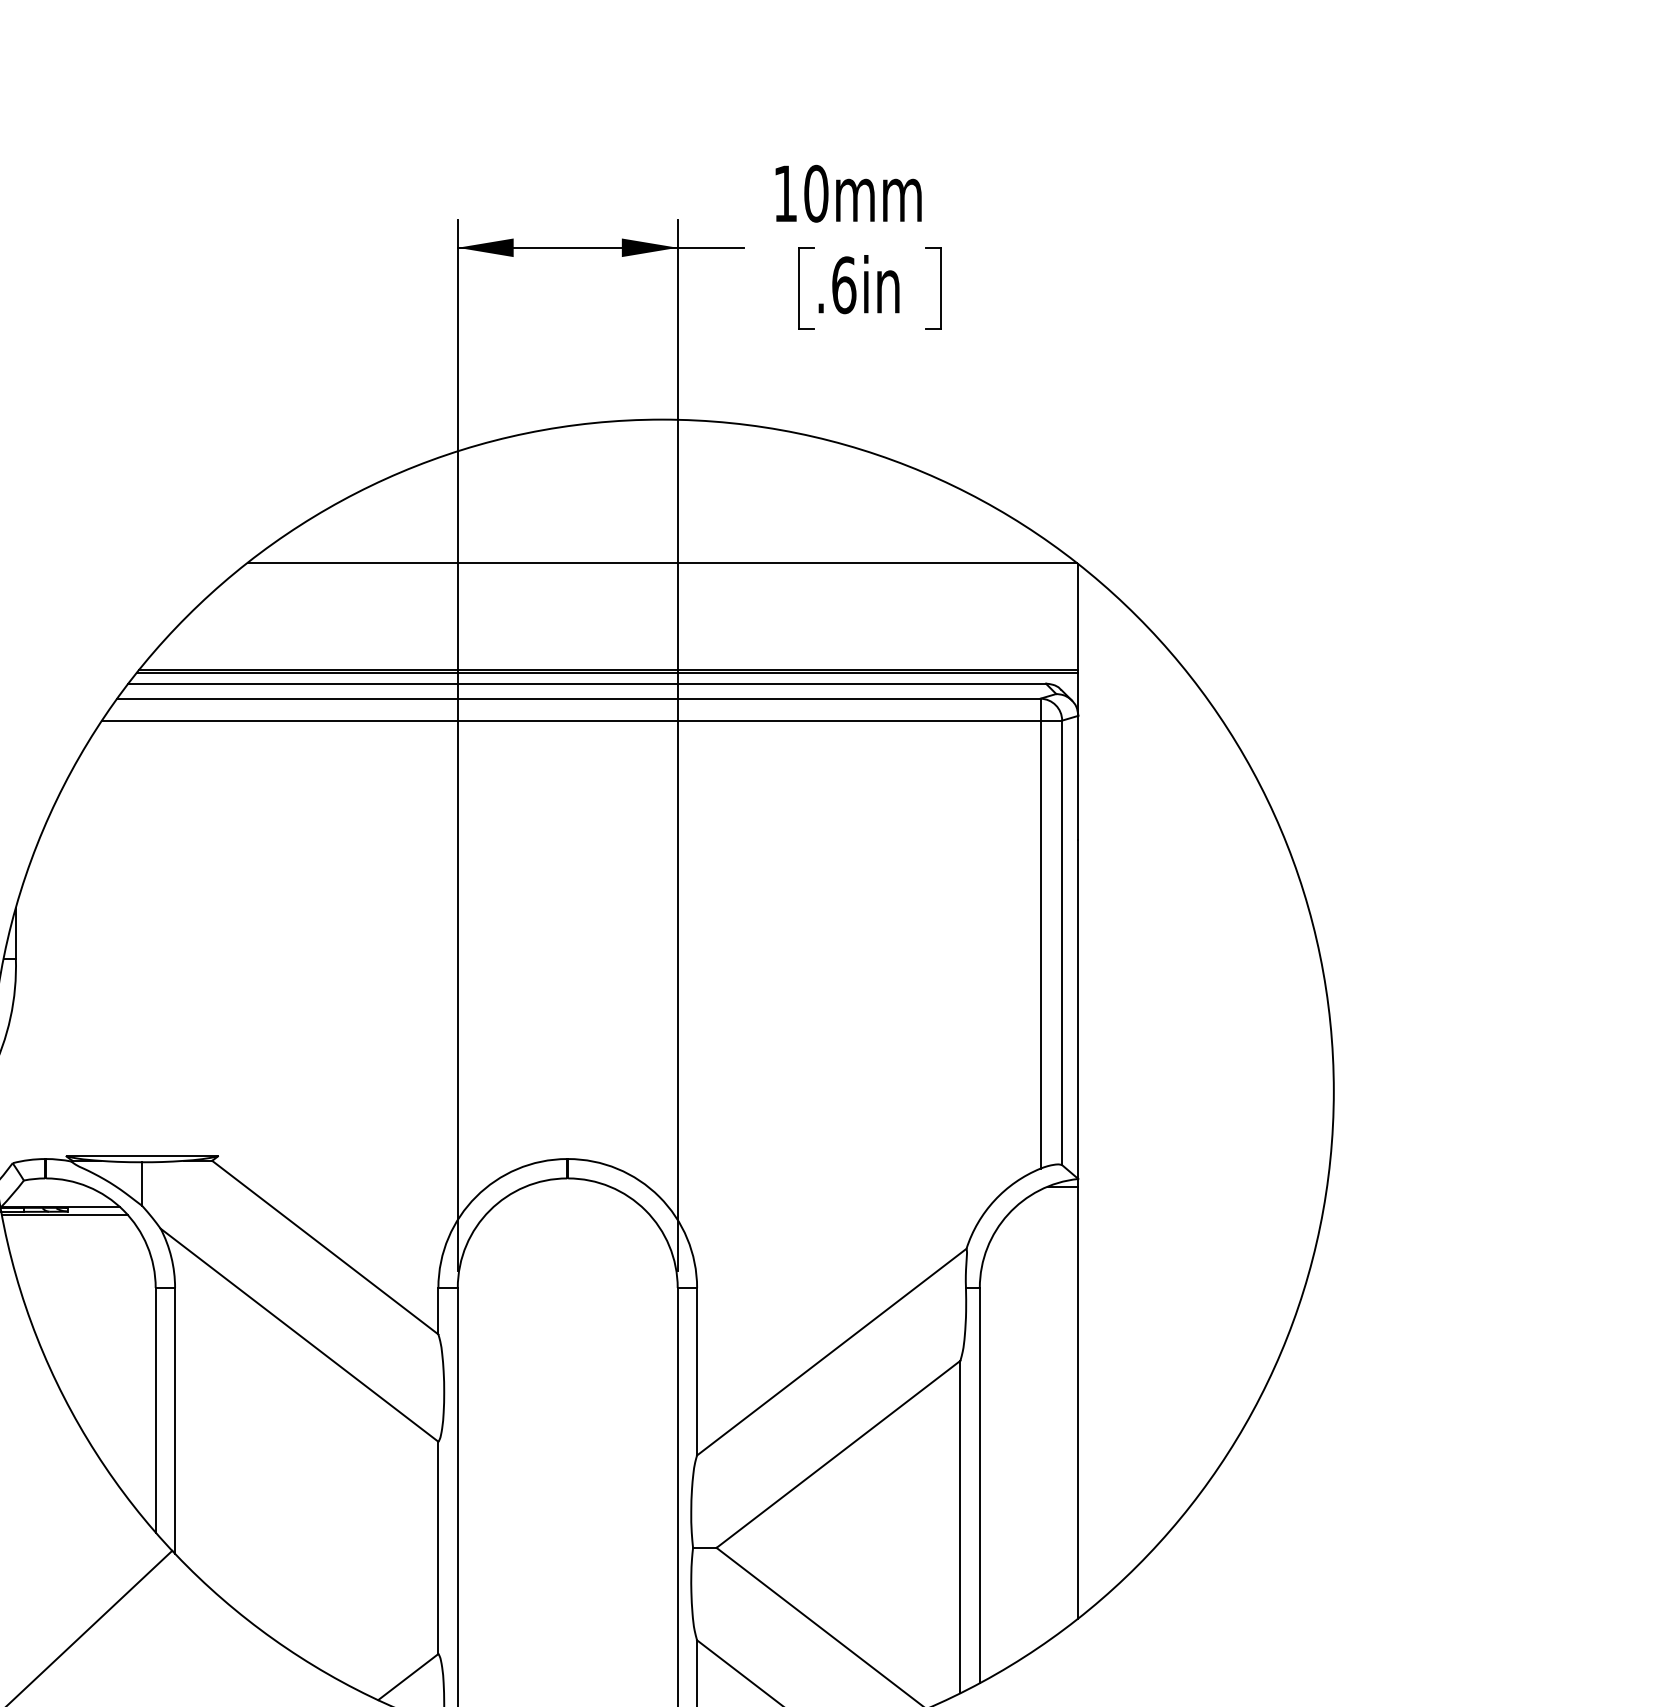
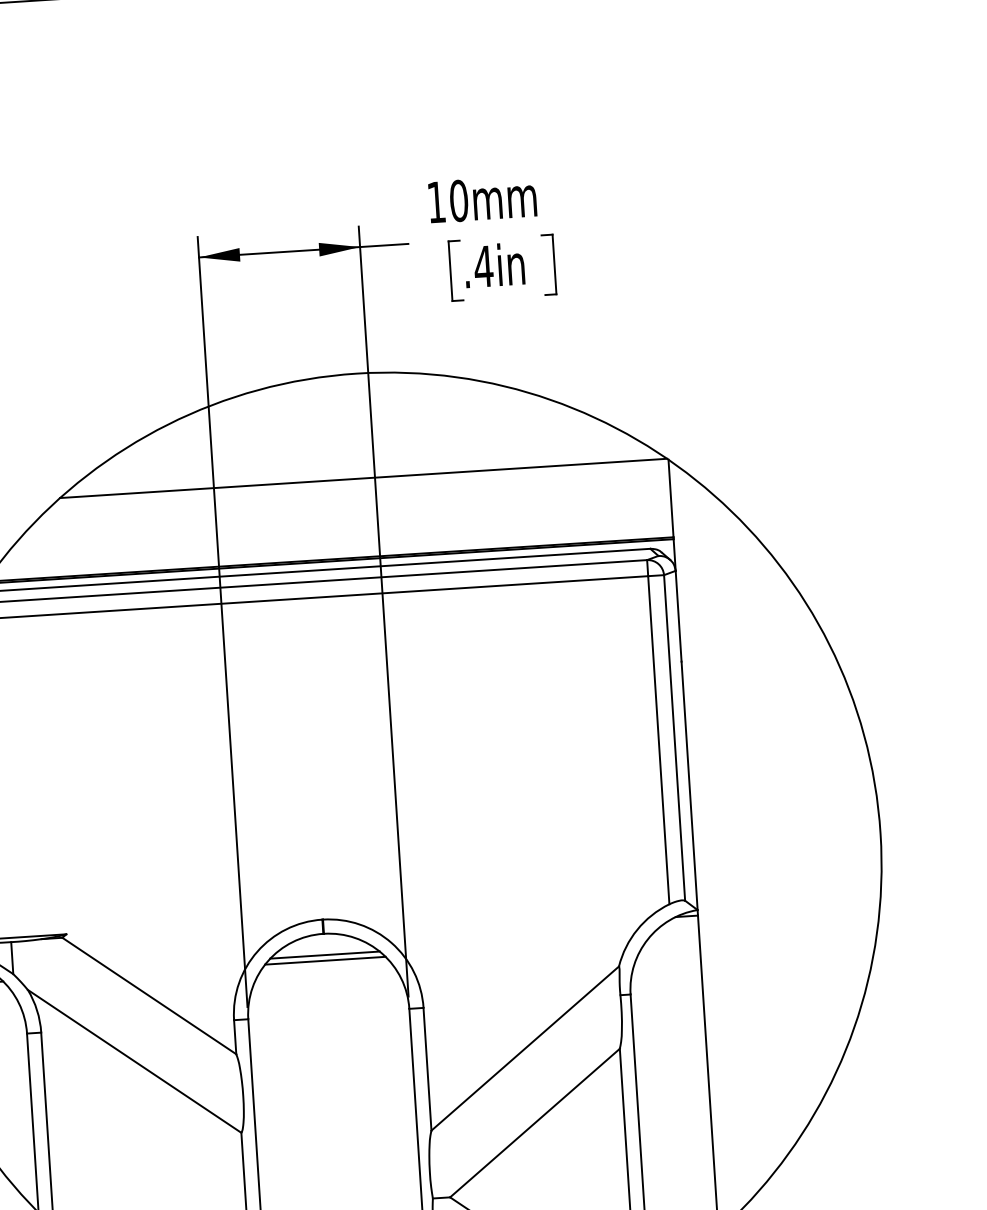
text: (843, 285) -> (483, 266), .6in -> .4in
line: (567, 1207) -> (324, 955), added
line: (567, 1215) -> (325, 961), added

